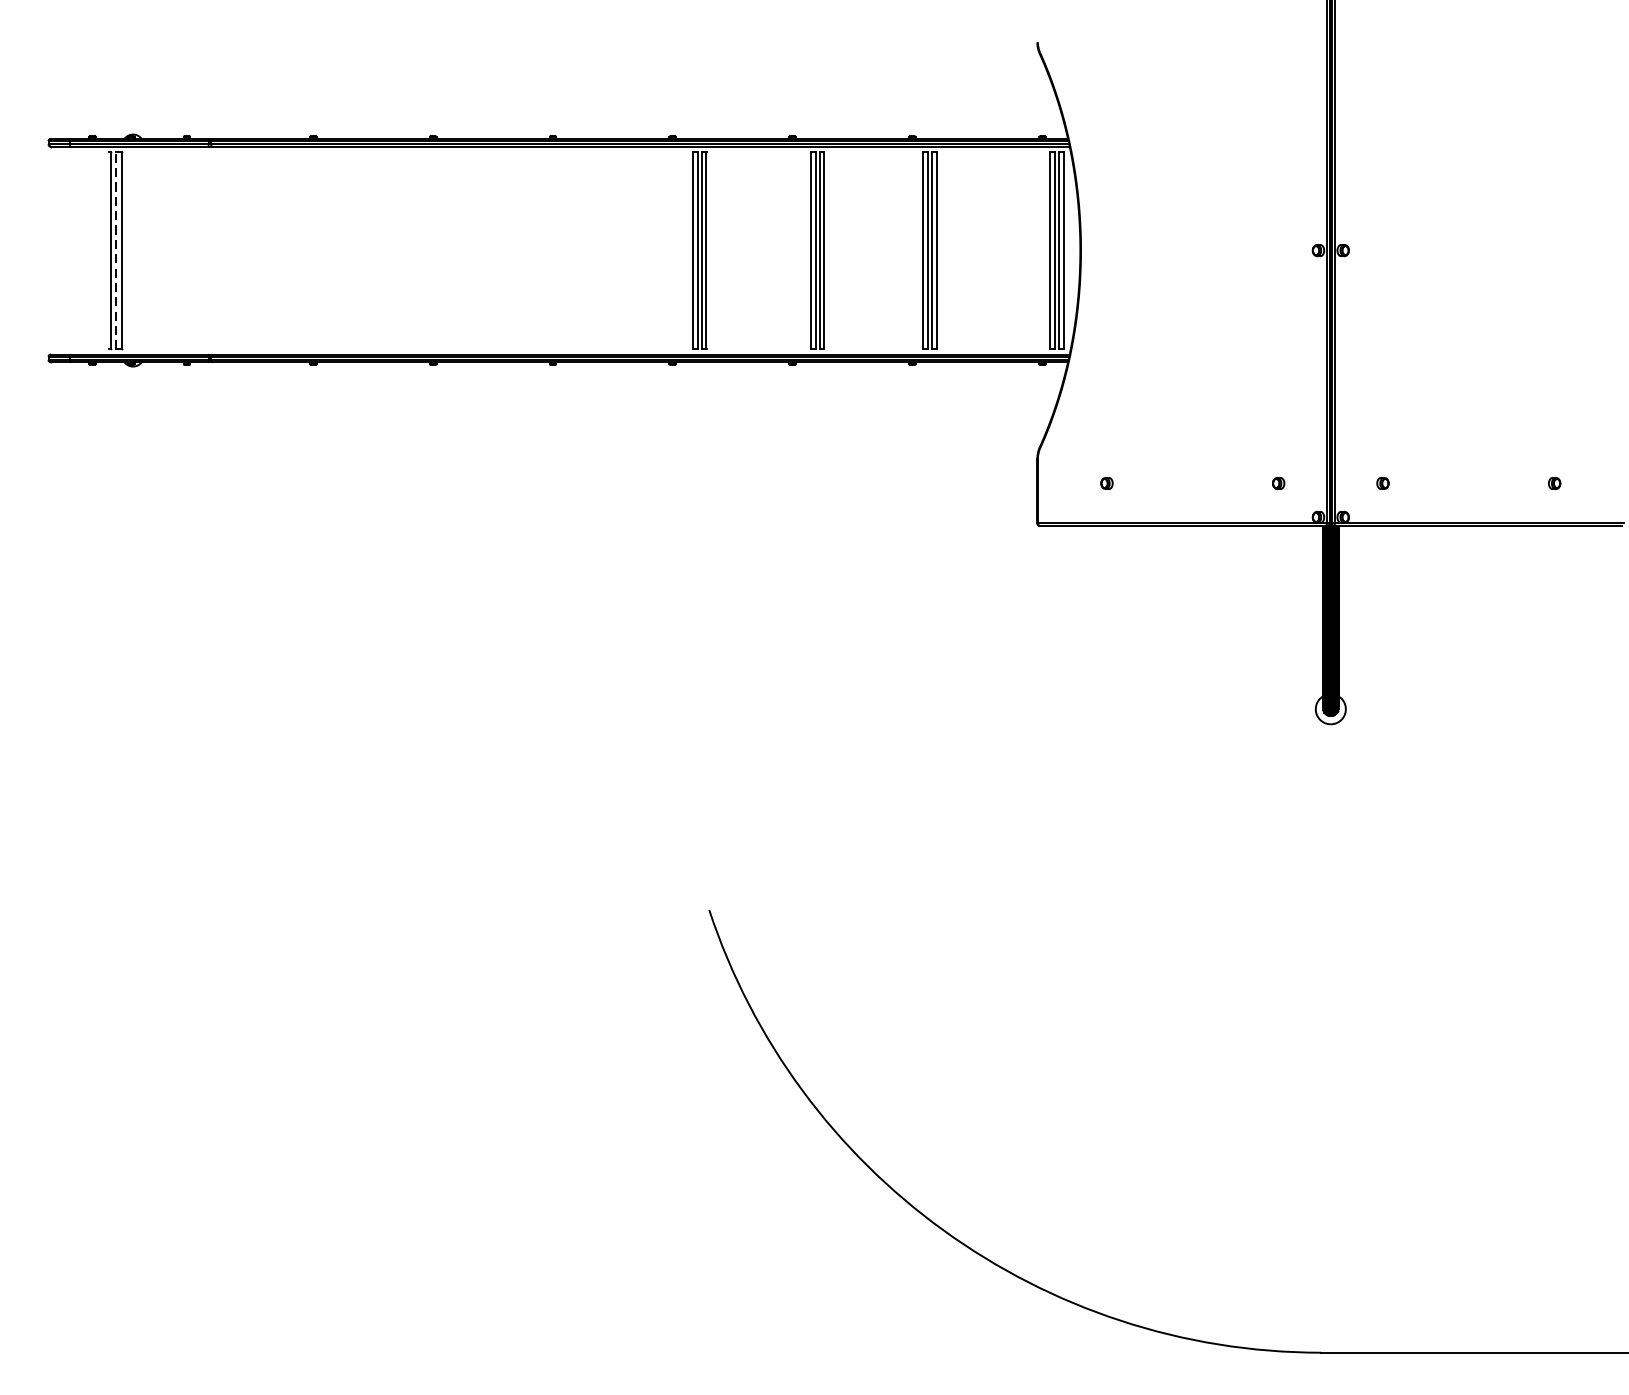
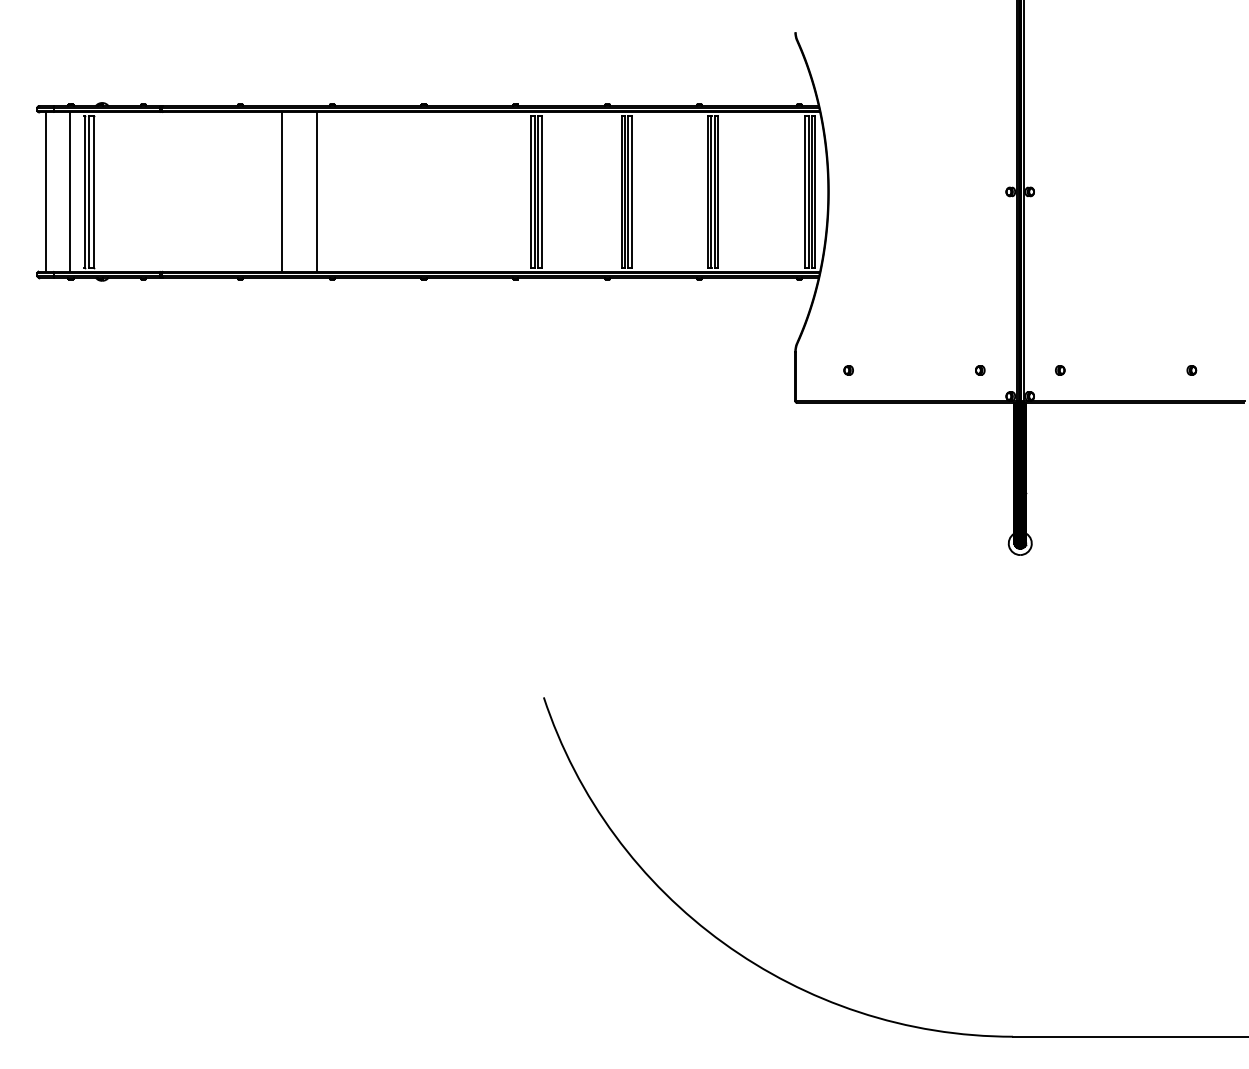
line: (60, 250) -> (46, 191), added
line: (91, 250) -> (70, 191), added
line: (116, 250) -> (89, 191), dashed -> solid
line: (368, 250) -> (282, 191), added
line: (412, 250) -> (316, 191), added

